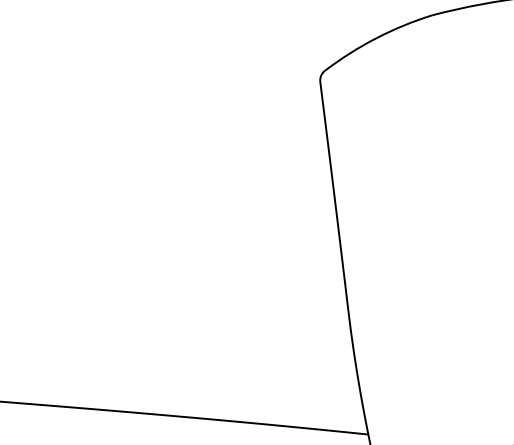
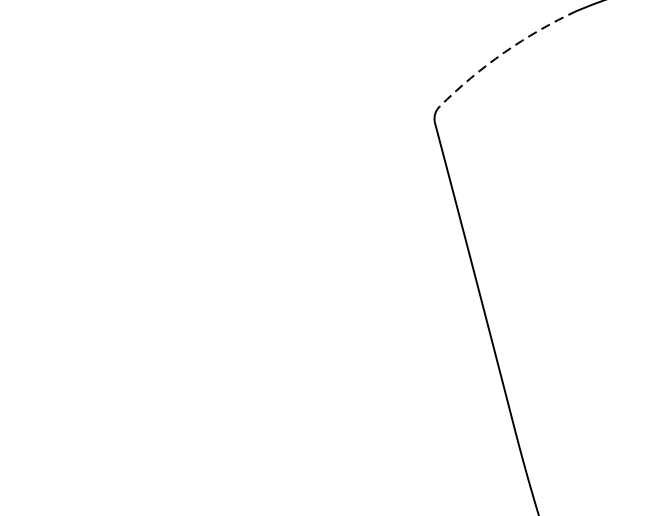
arc: (376, 38) -> (504, 53), solid -> dashed

